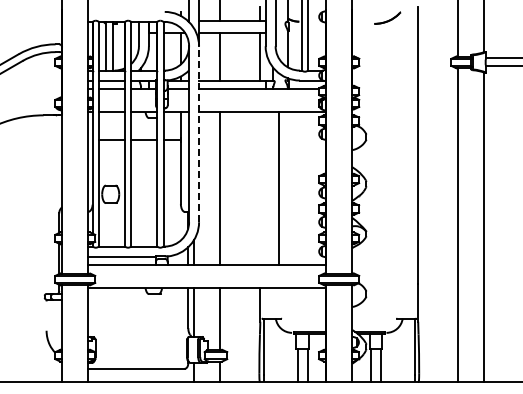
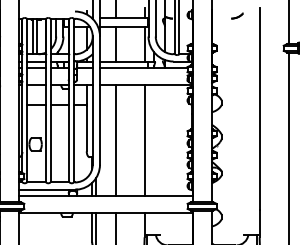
part: (387, 17) -> (237, 15), size x0.62
line: (199, 134) -> (100, 100), dashed -> solid
line: (279, 188) -> (144, 140), moved

